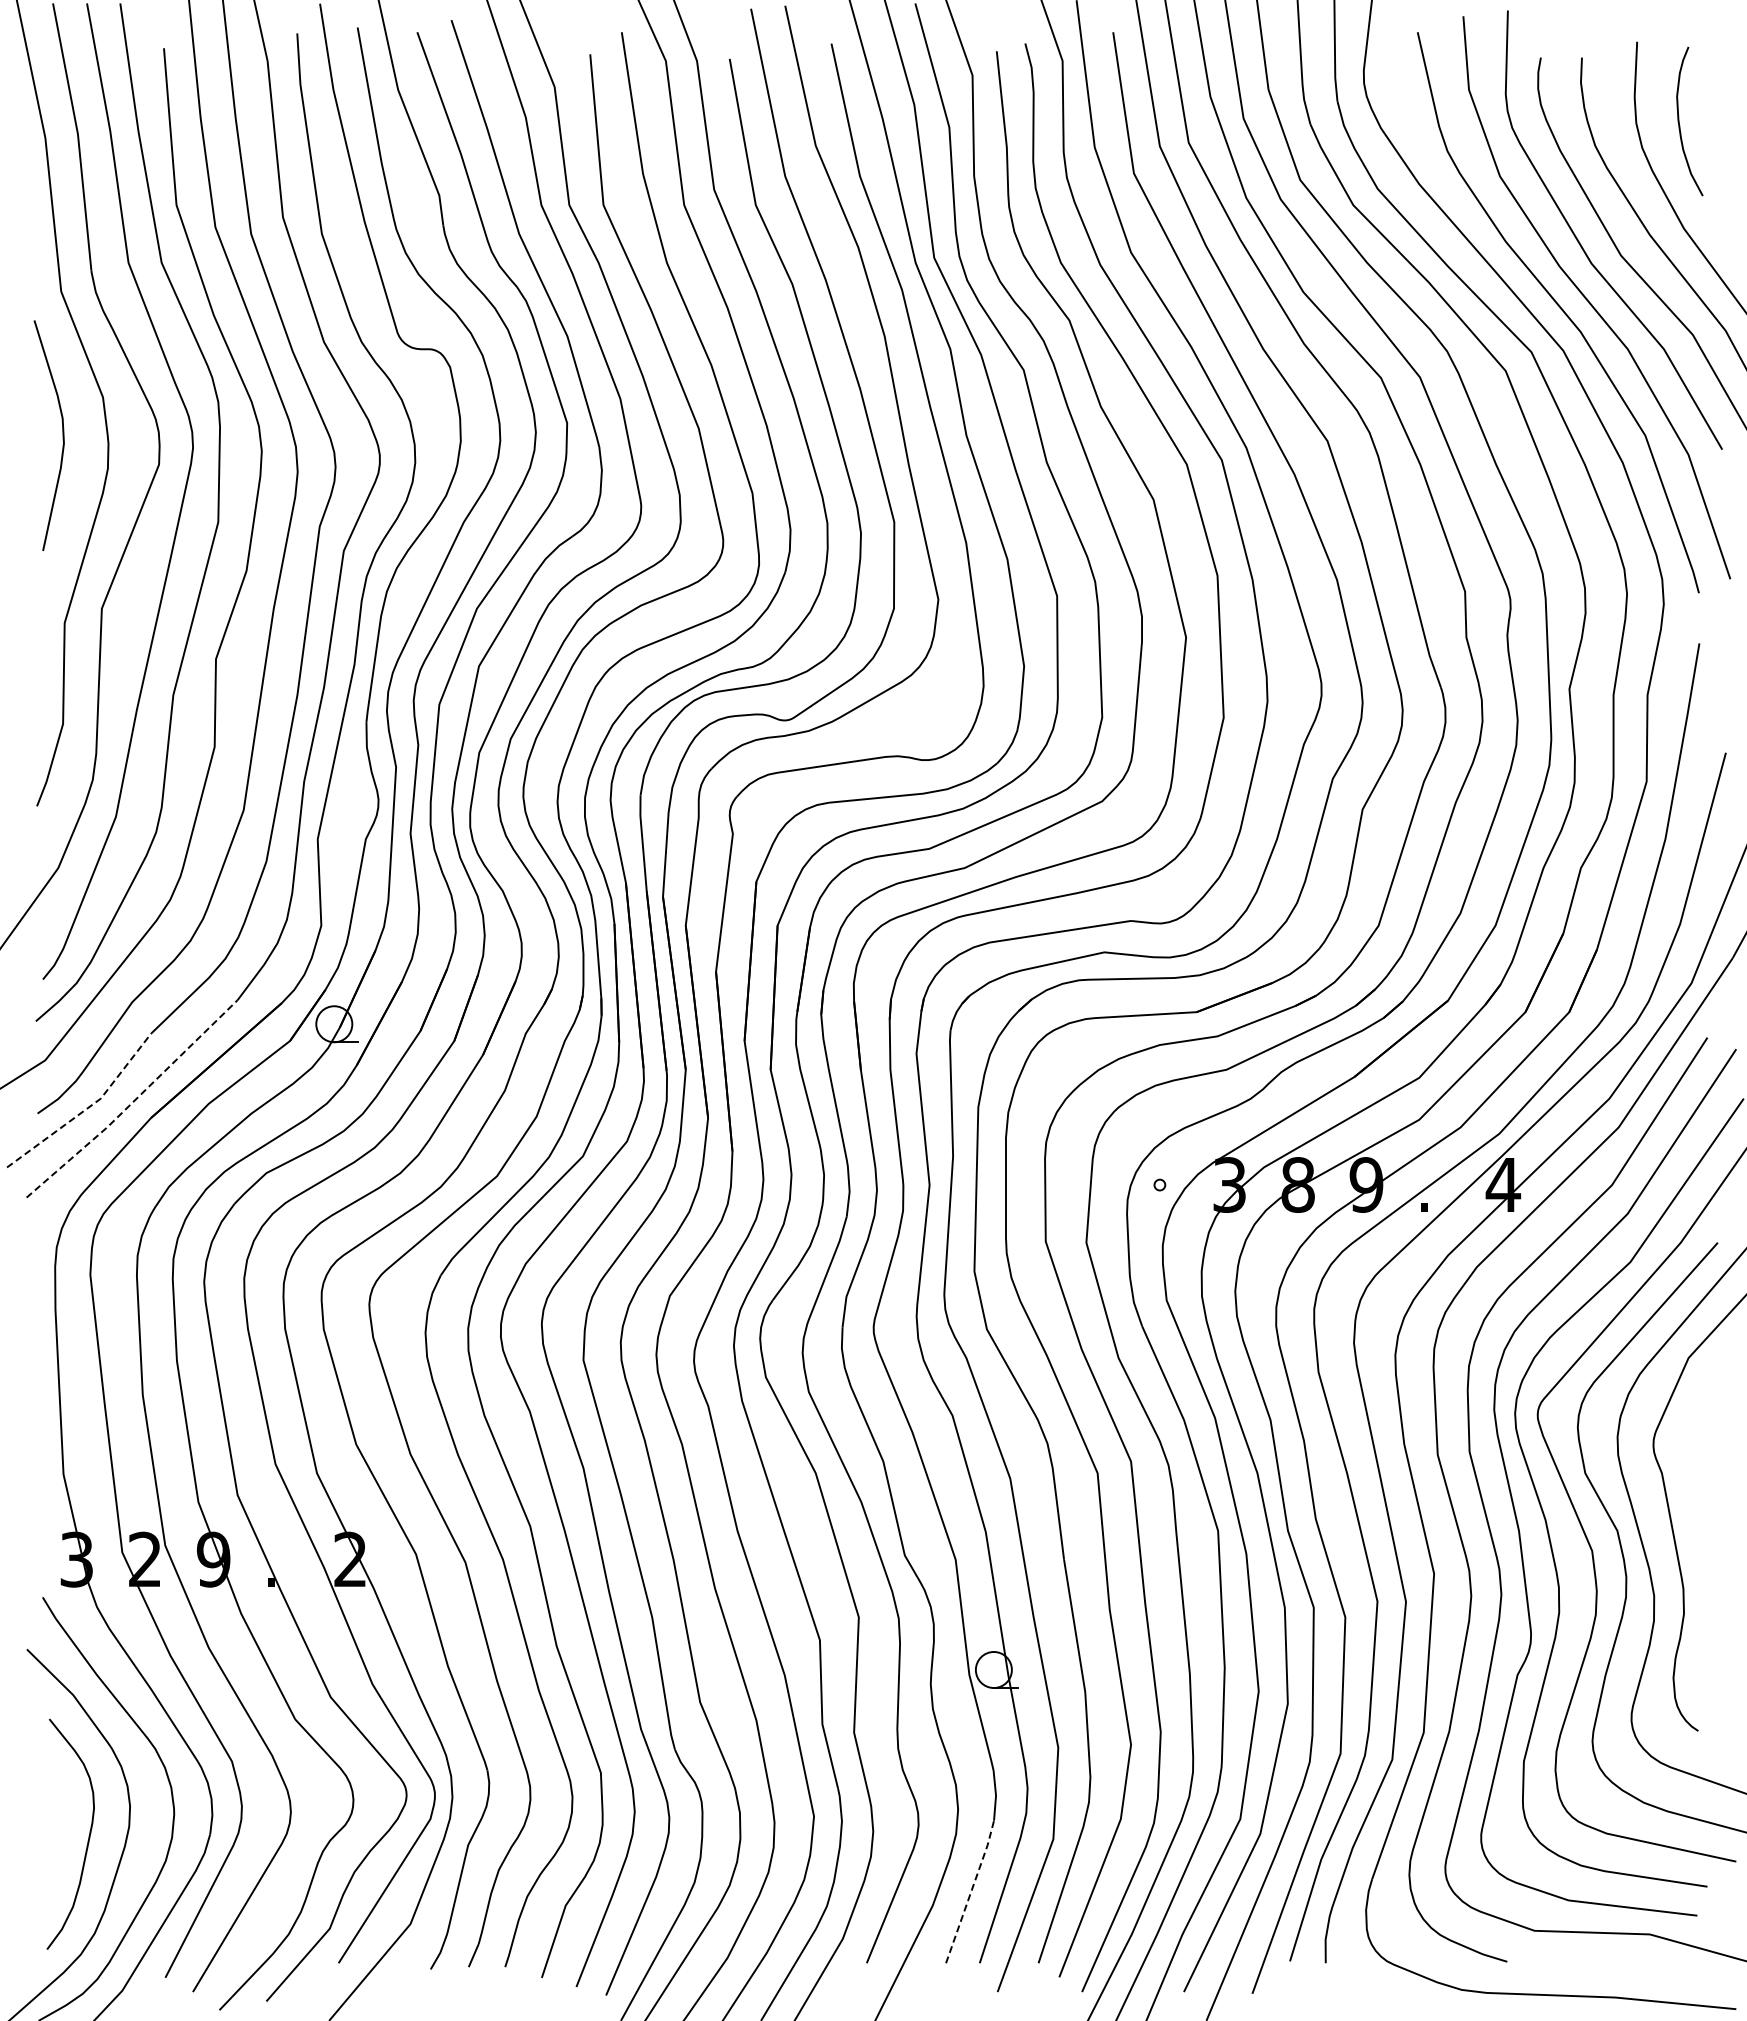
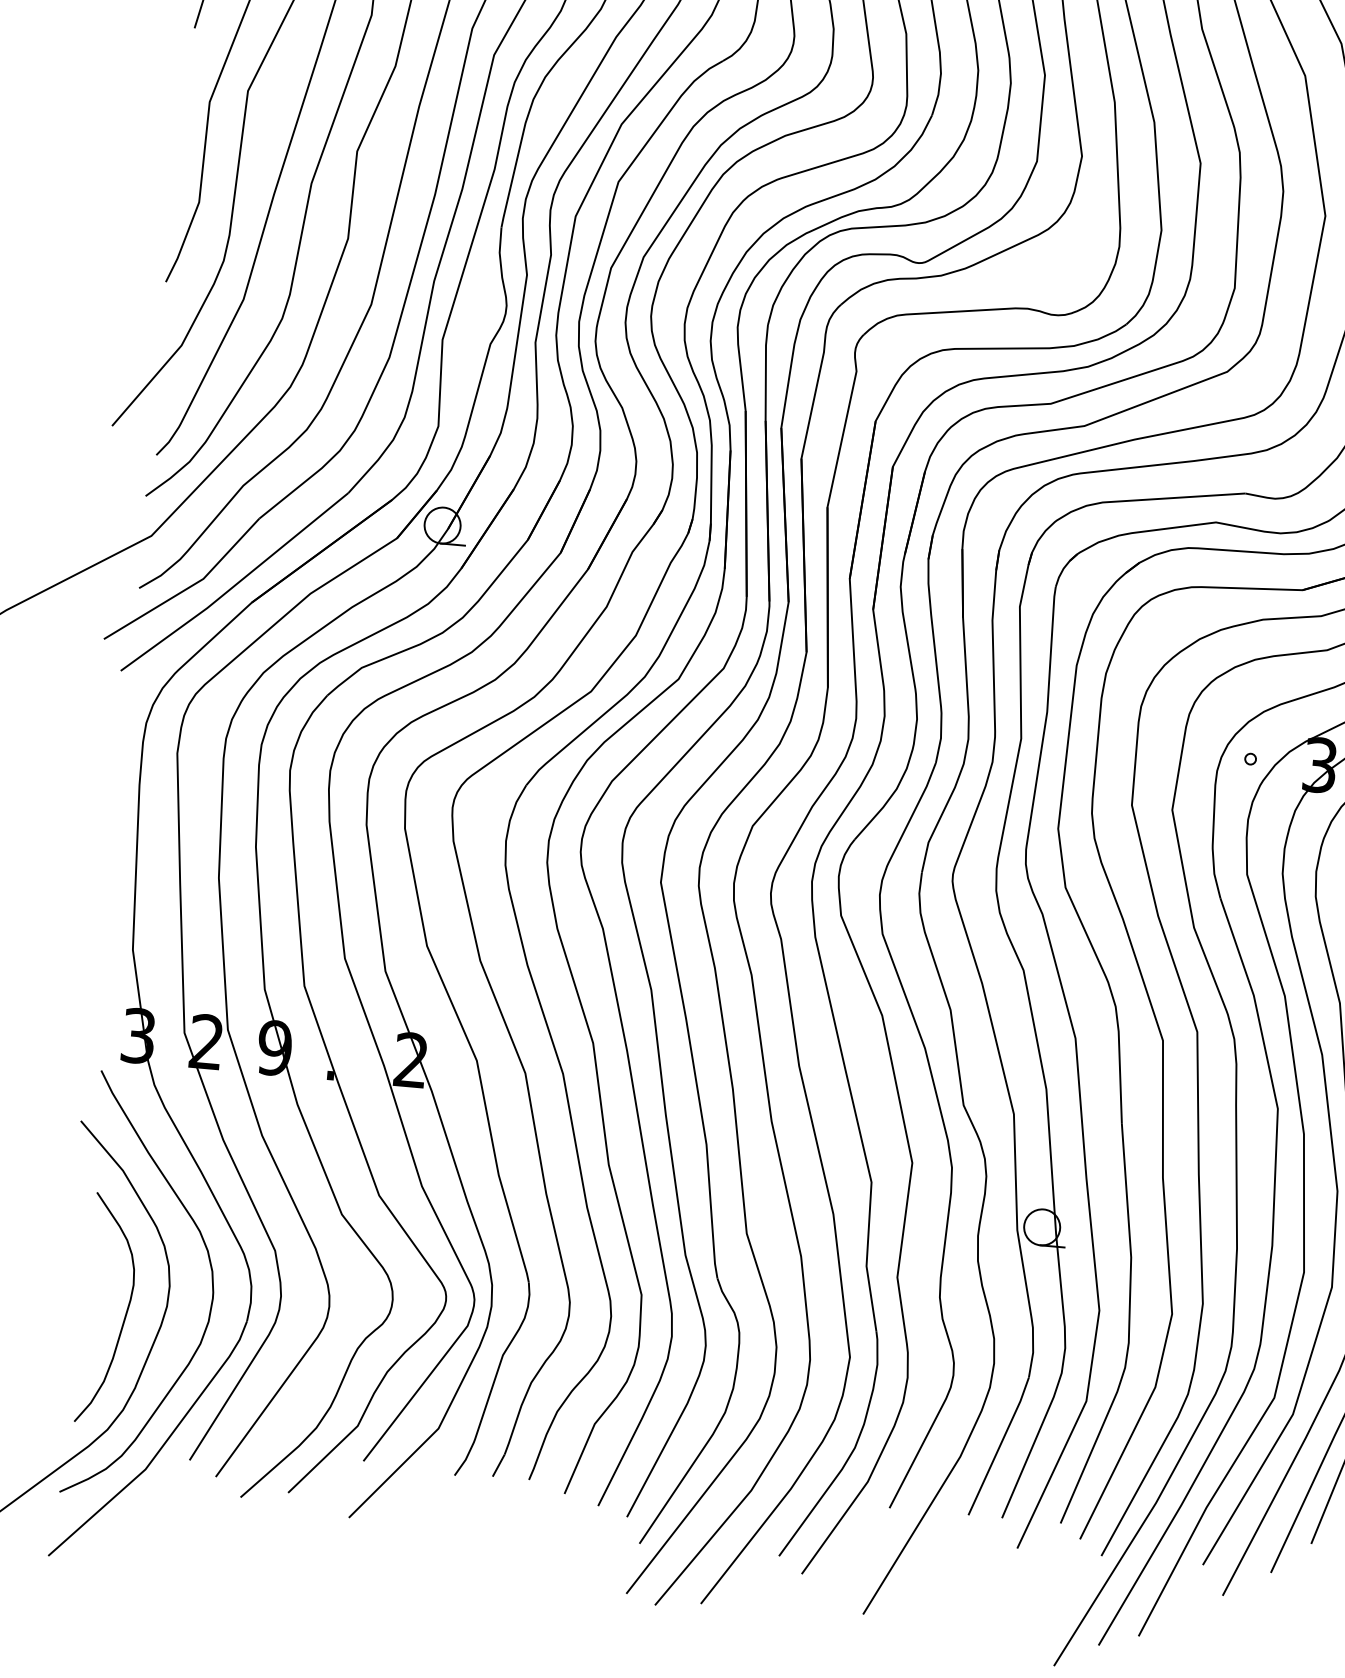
line: (134, 1101) -> (236, 584), dashed -> solid
line: (88, 1108) -> (190, 587), dashed -> solid
line: (971, 1891) -> (1000, 1446), dashed -> solid

